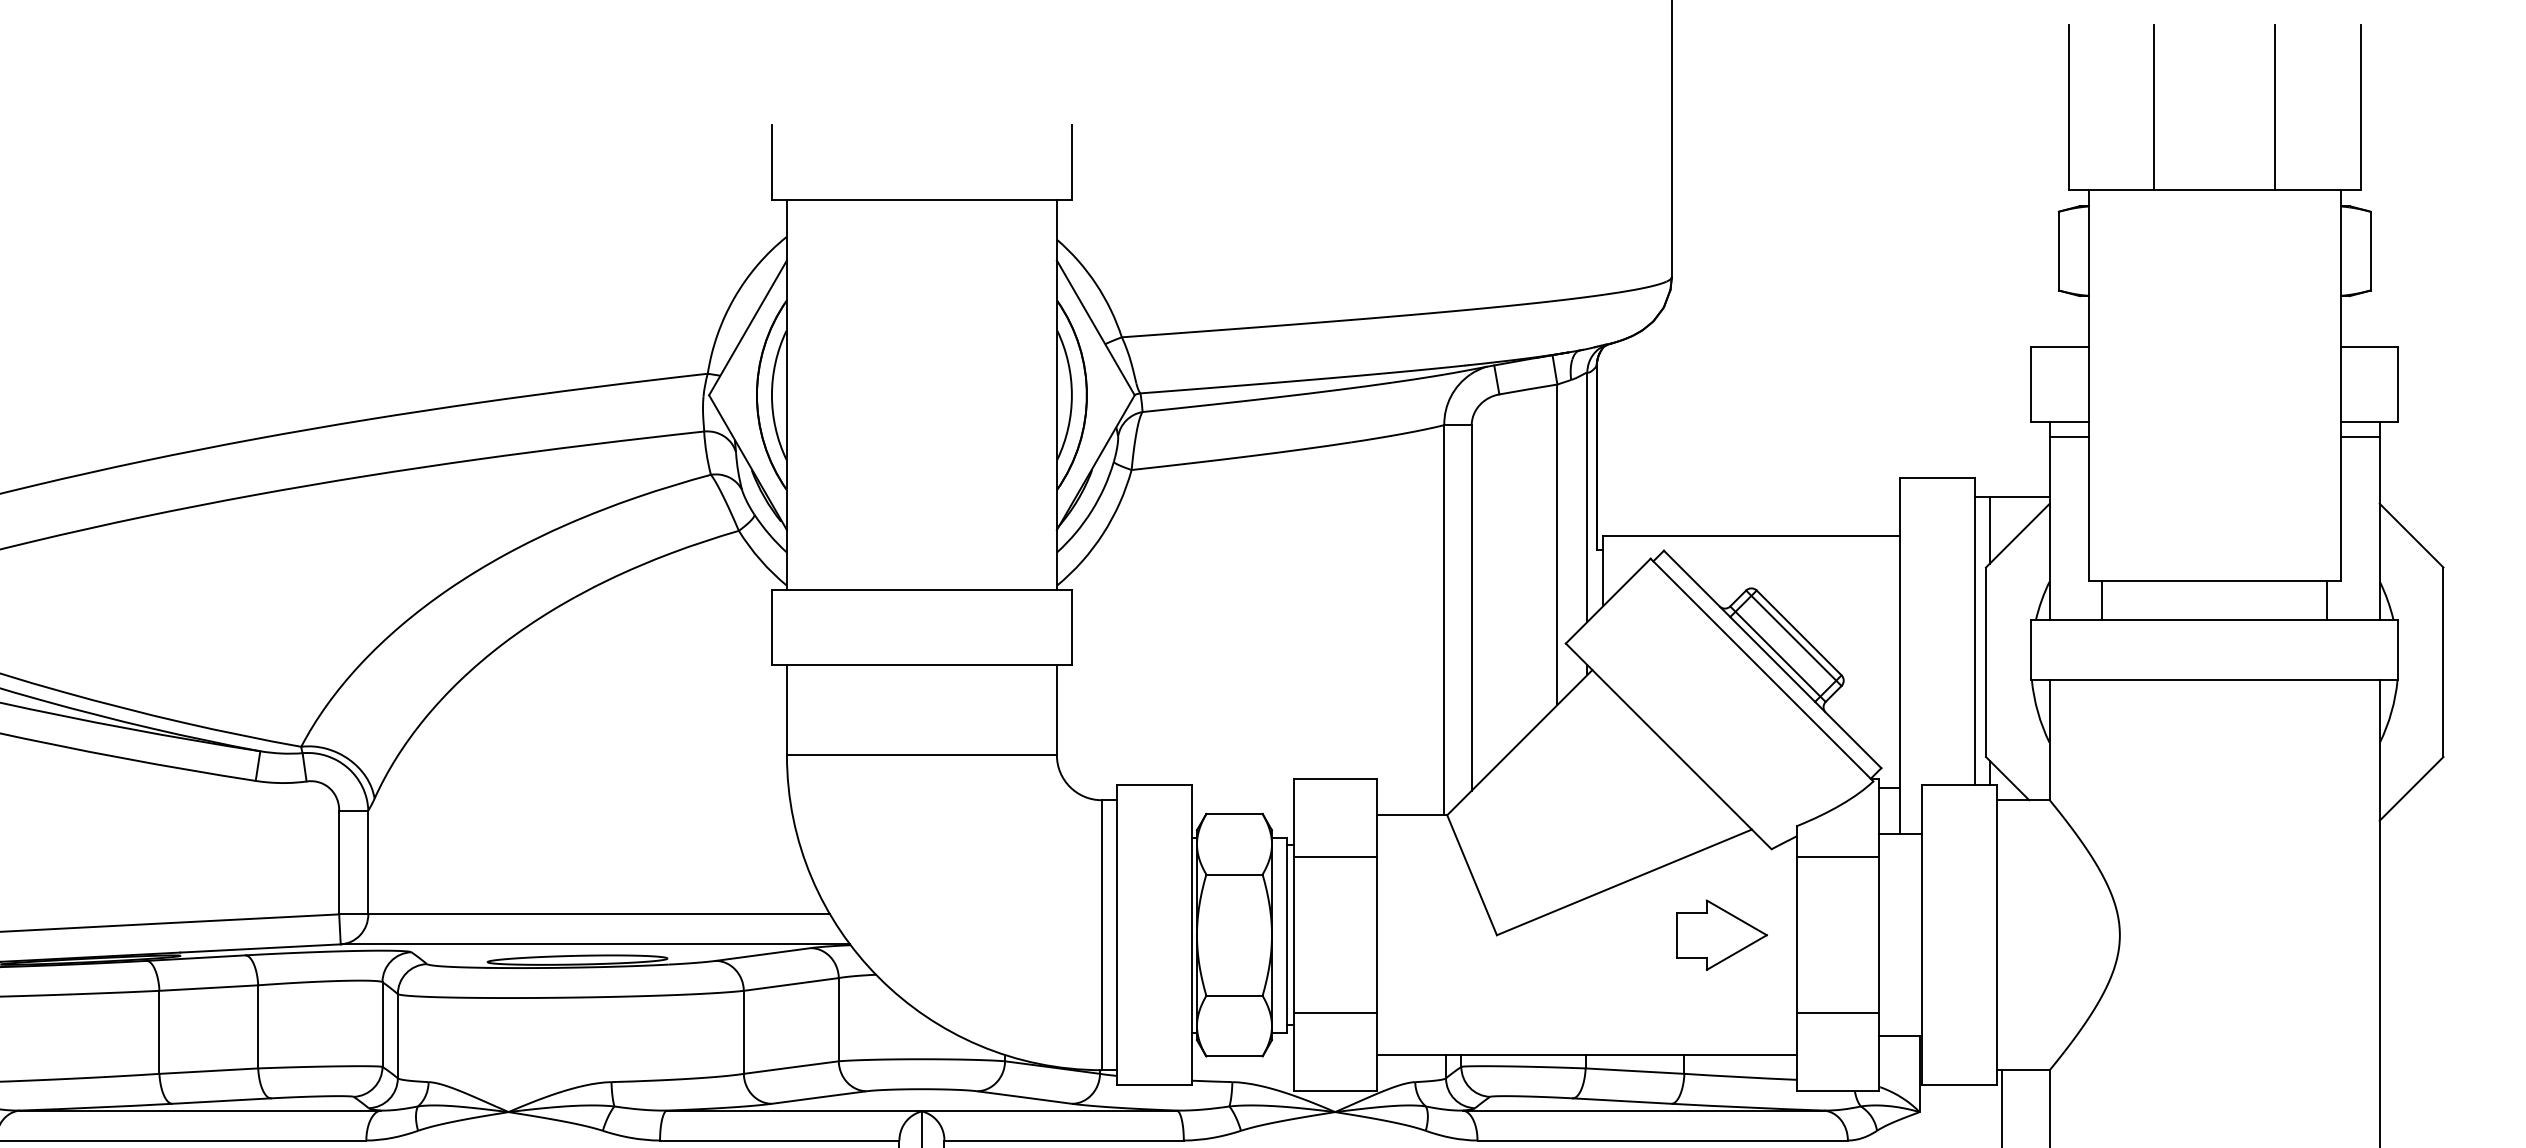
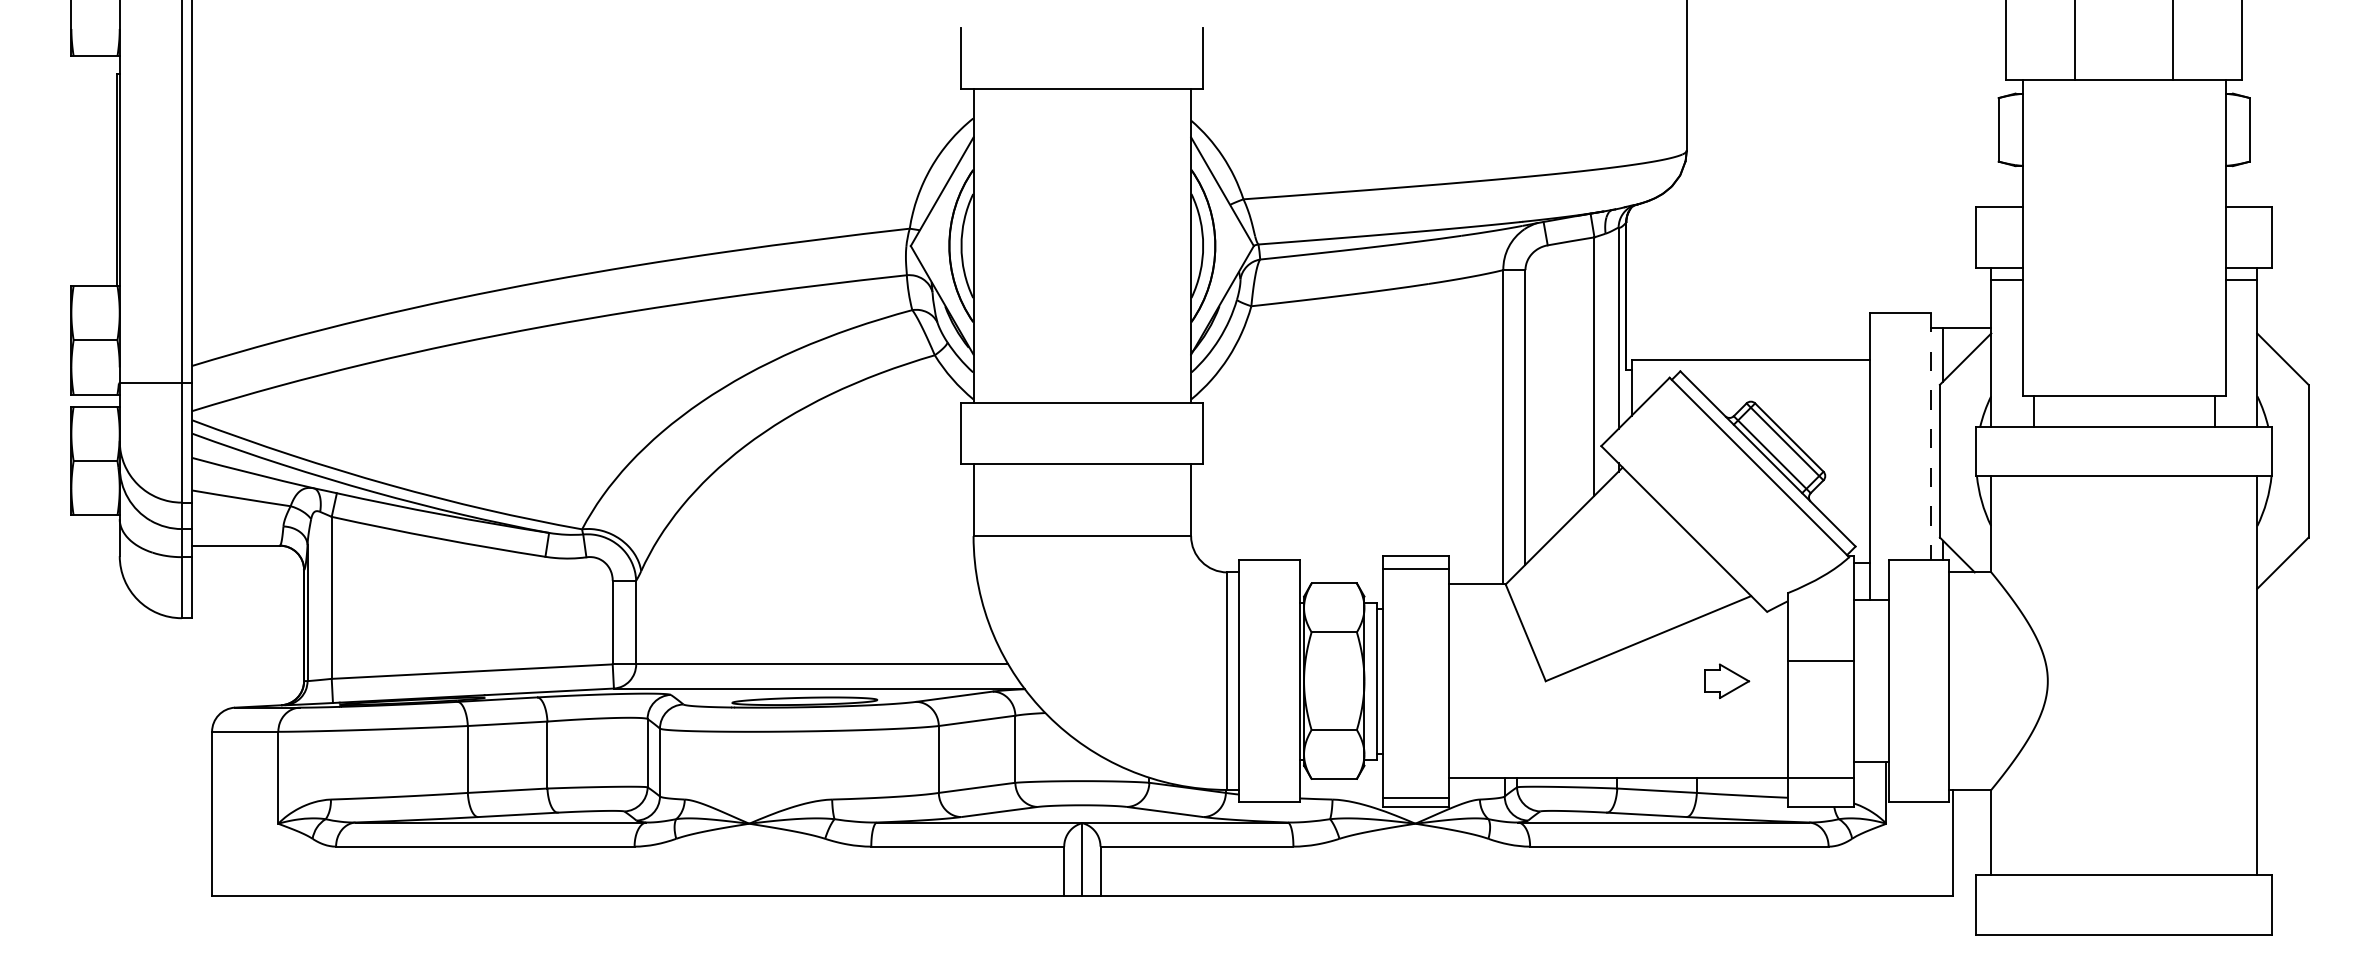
line: (1974, 631) -> (1930, 436), solid -> dashed
line: (1335, 857) -> (1415, 569), moved
line: (1837, 857) -> (1820, 661), moved
part: (1722, 935) -> (1727, 681), size x0.6
line: (1335, 1012) -> (1415, 797), moved
line: (1837, 1012) -> (1820, 777), moved

